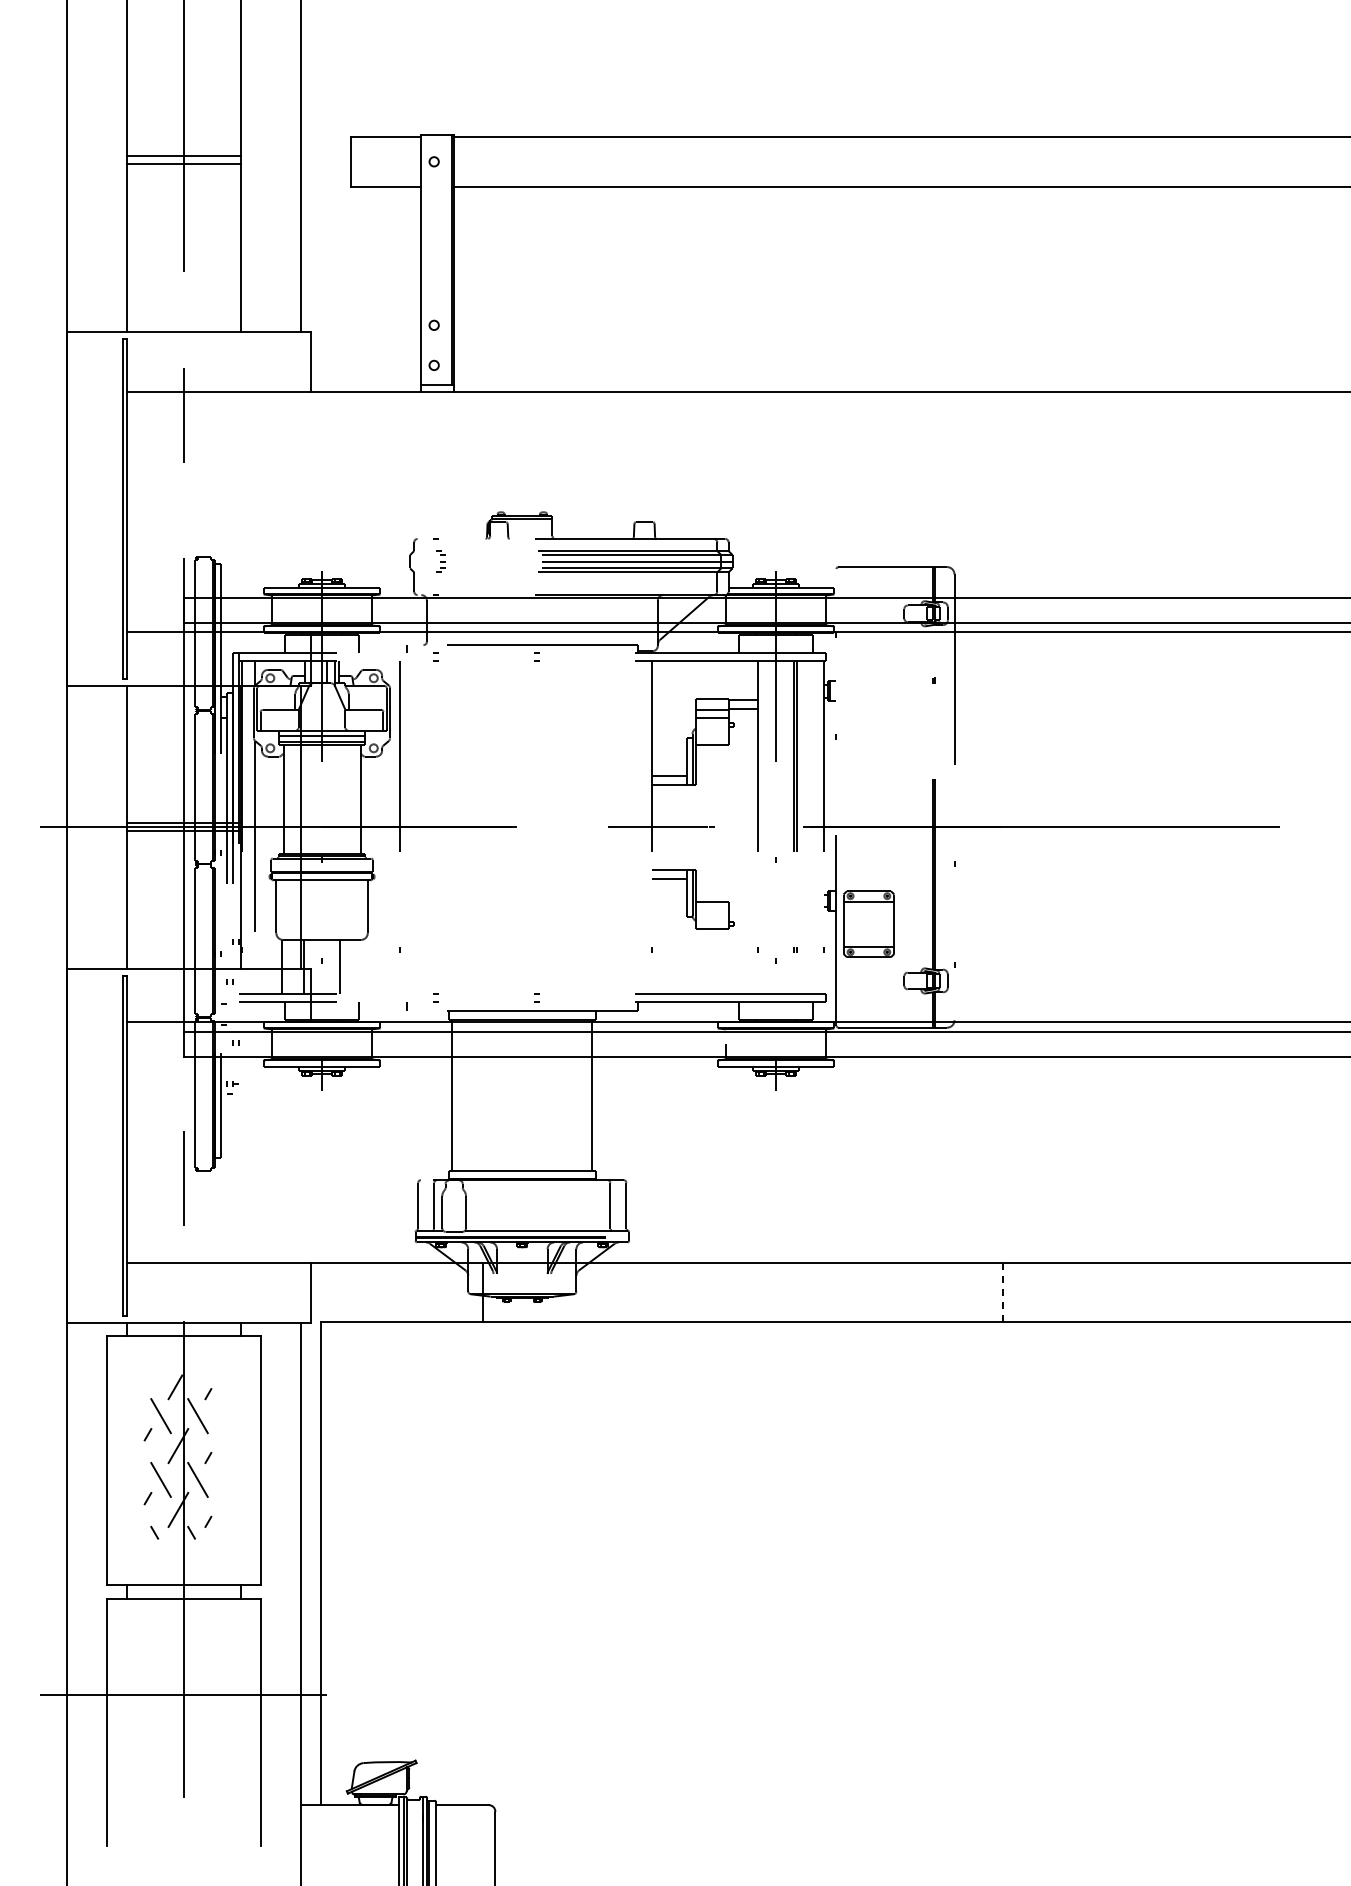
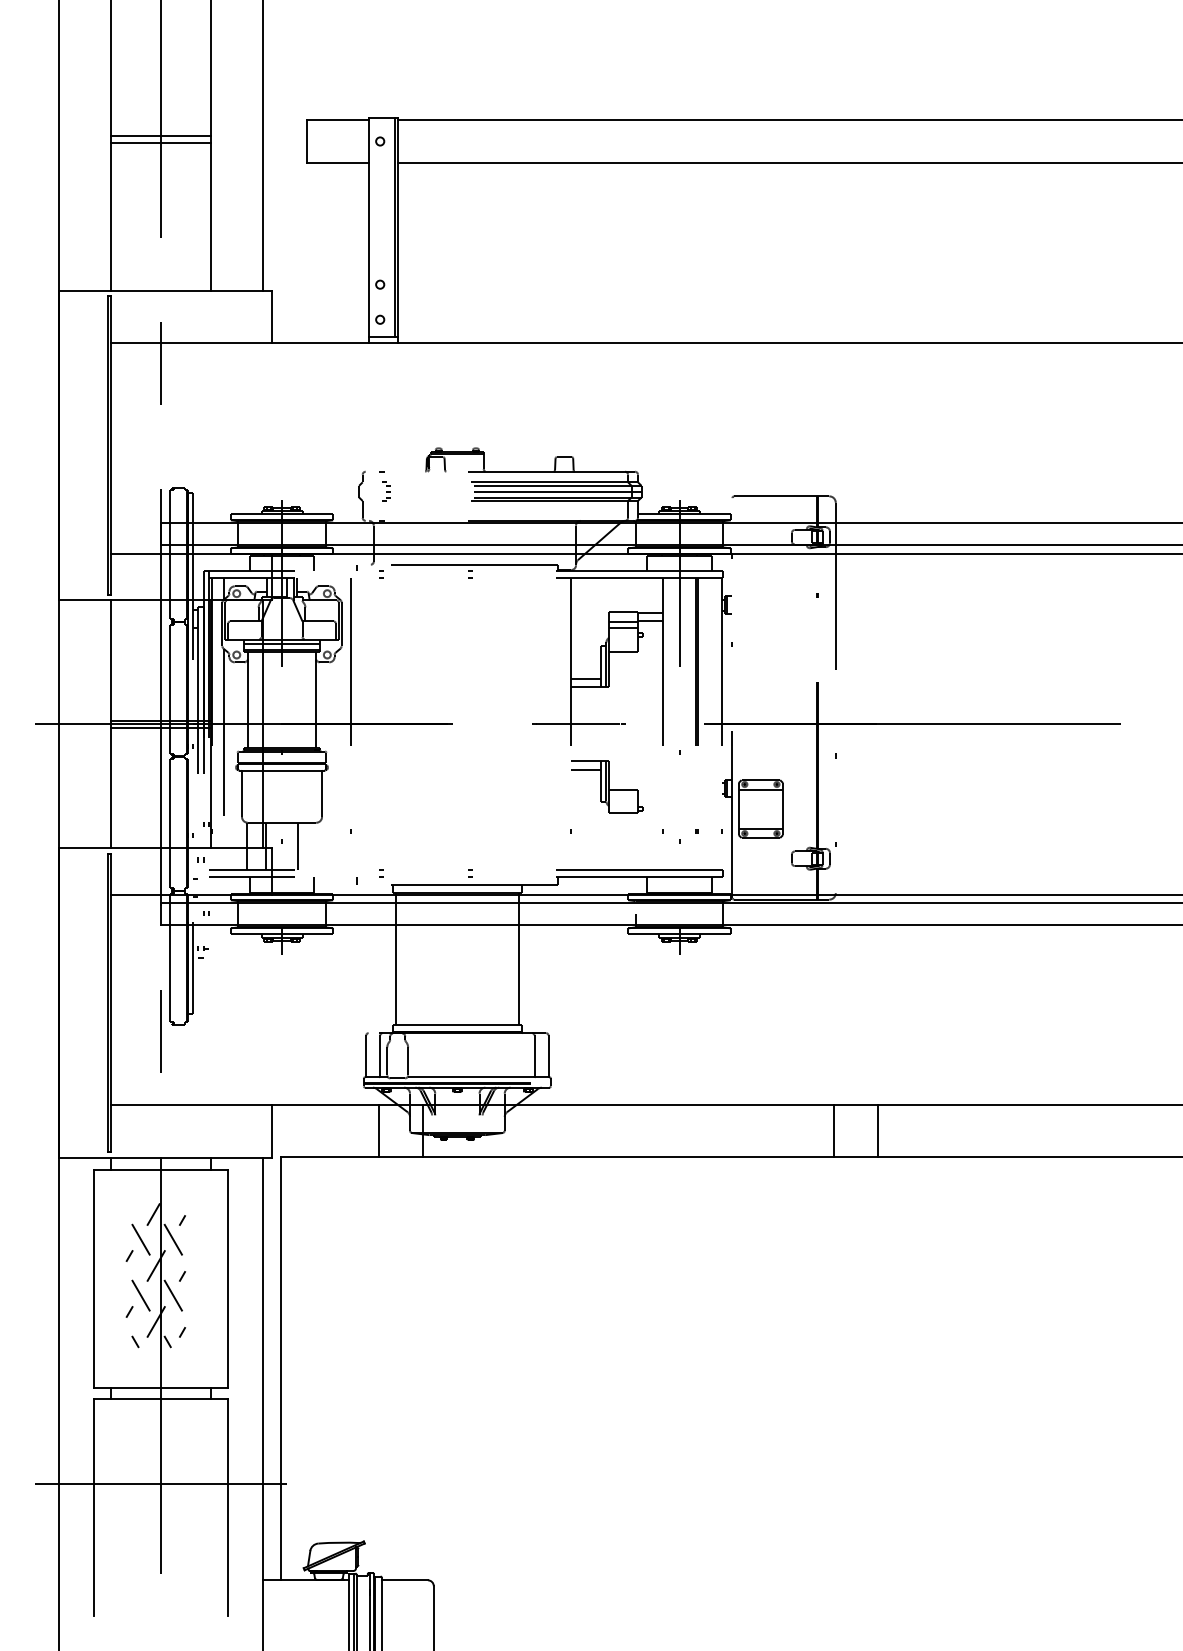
line: (432, 1292) -> (378, 1131), added
line: (952, 1292) -> (834, 1131), added
line: (1002, 1292) -> (877, 1131), dashed -> solid

